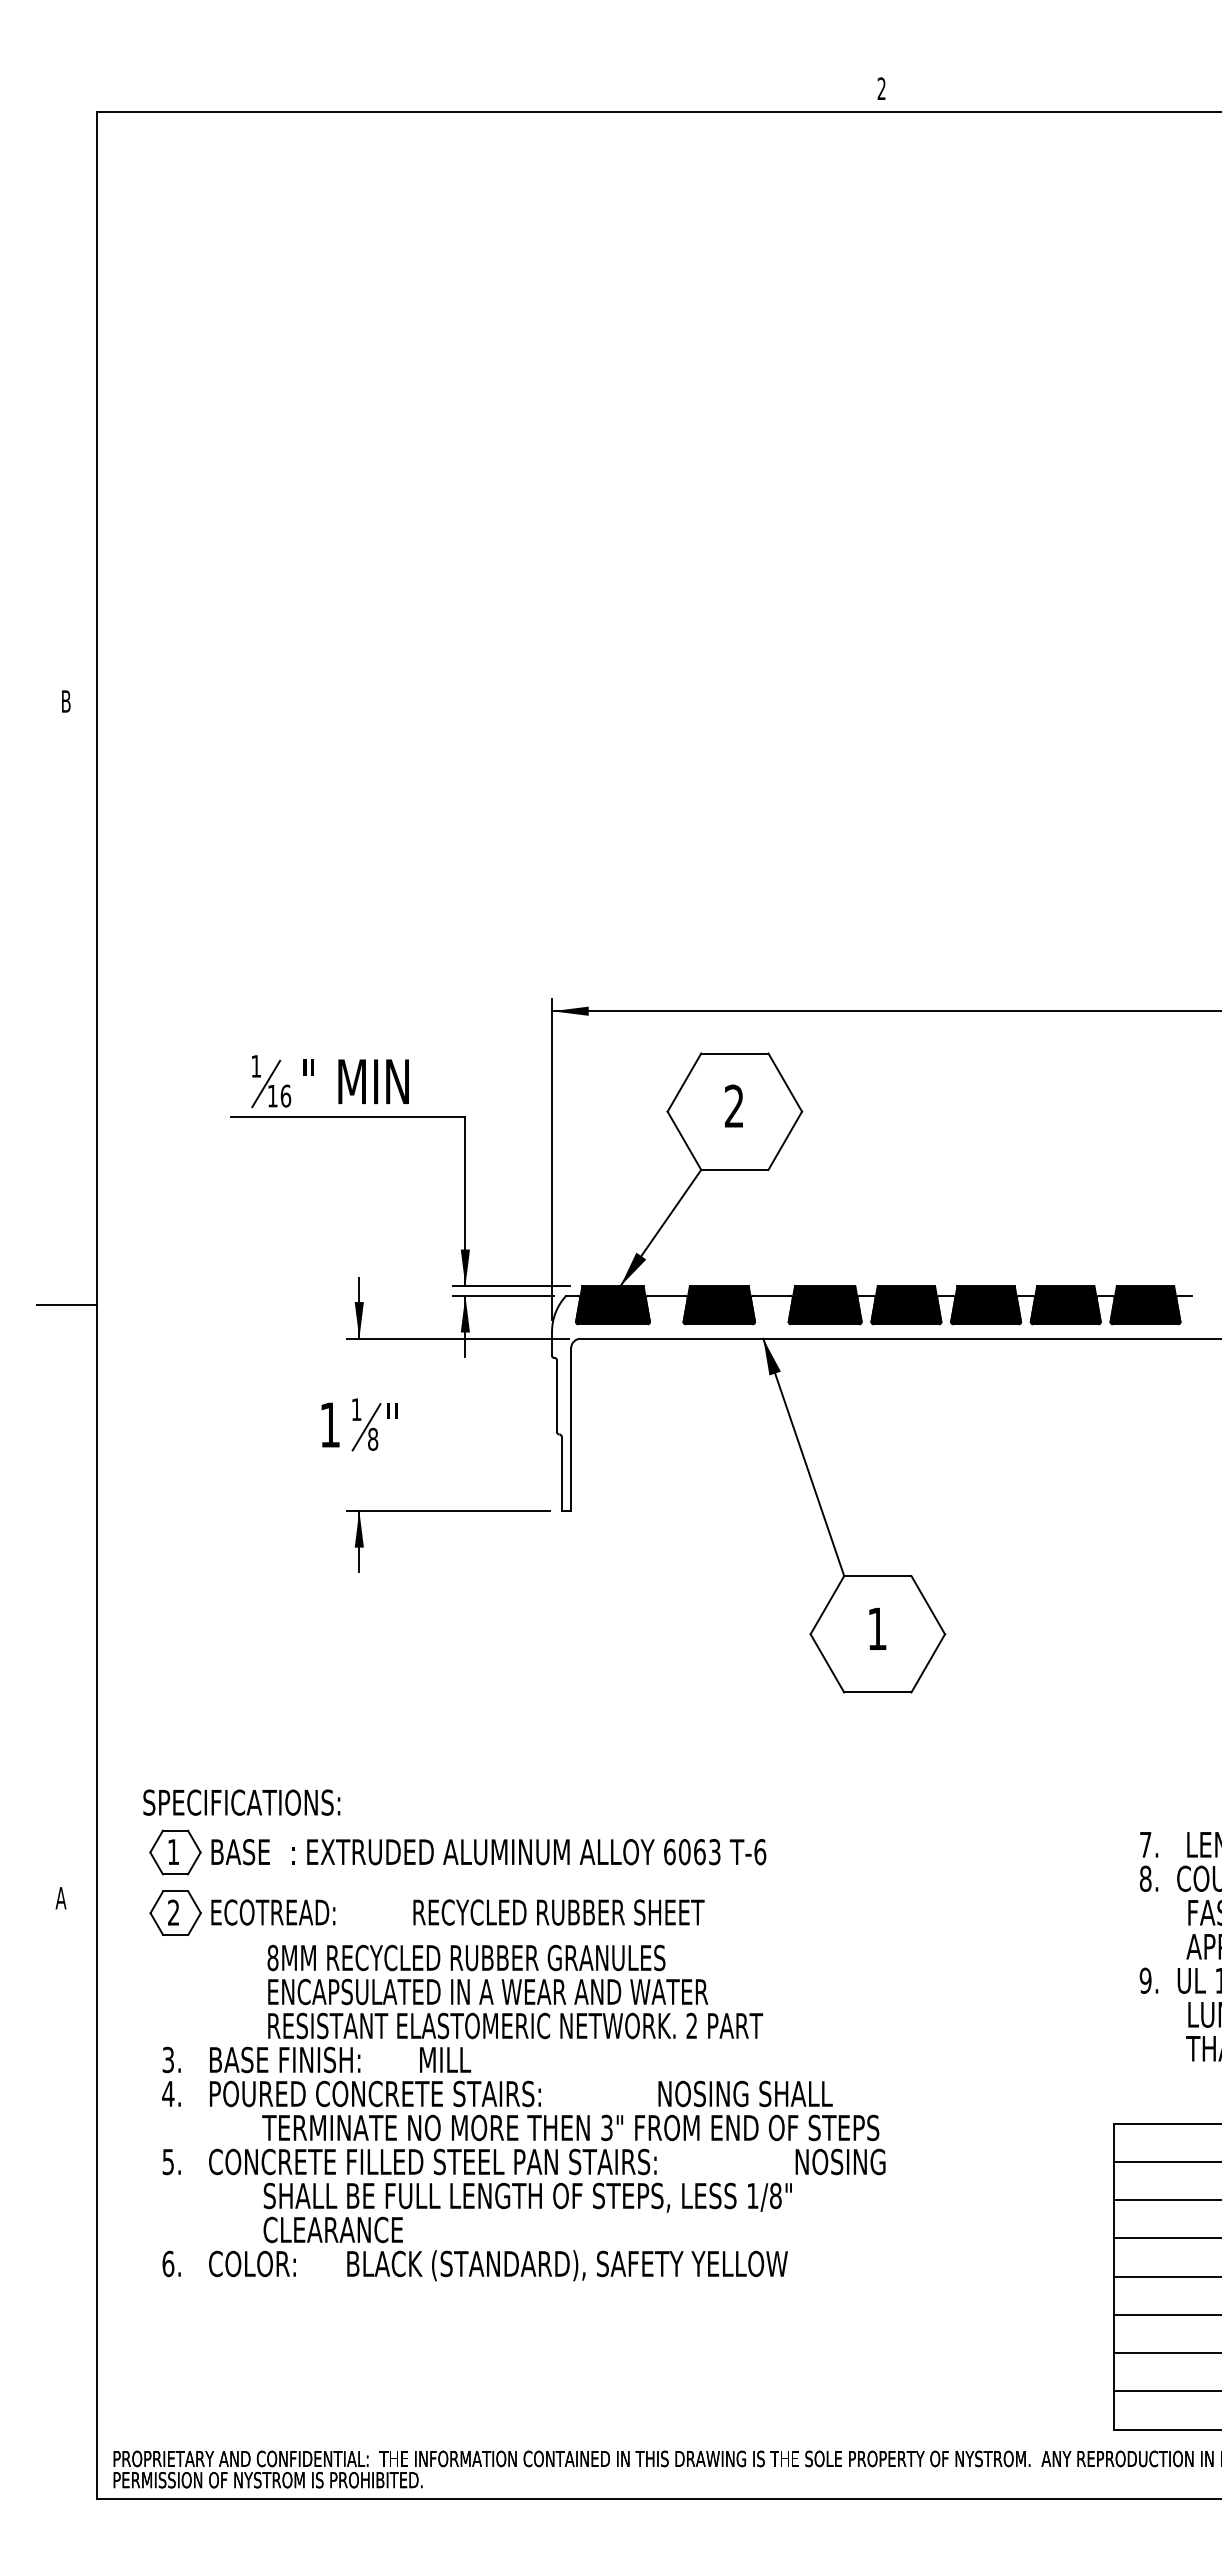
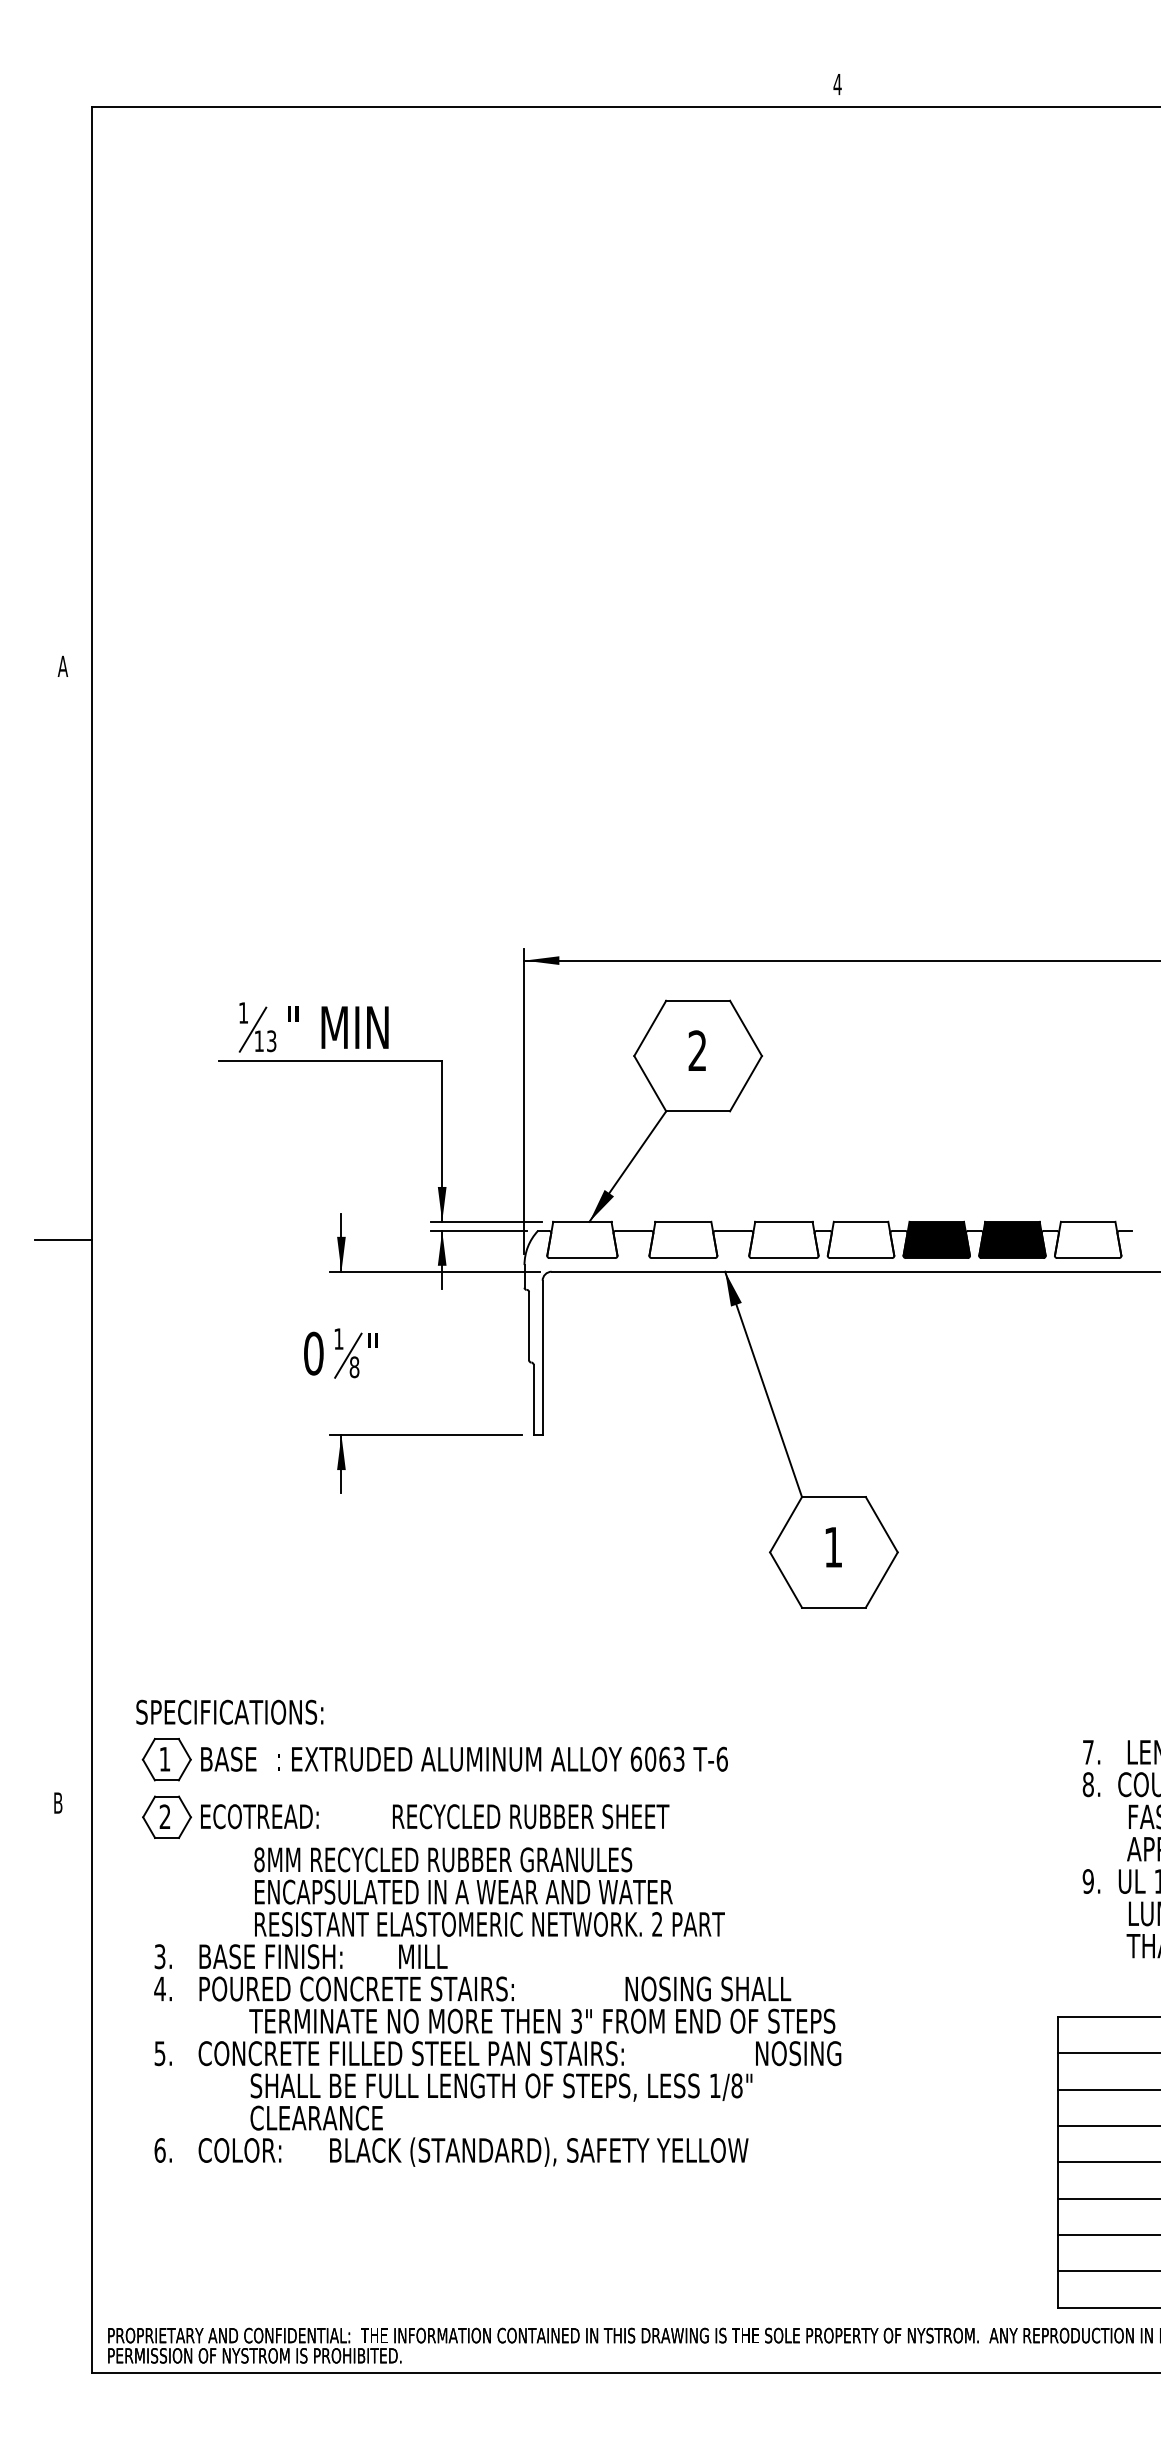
text: (881, 88) -> (837, 84), 2 -> 4
text: (65, 701) -> (62, 666), B -> A
text: (285, 1095) -> (271, 1040), 16 -> 13
fill: (612, 1305) -> (581, 1240), removed
fill: (719, 1305) -> (683, 1240), removed
fill: (824, 1305) -> (783, 1240), removed
fill: (906, 1305) -> (861, 1240), removed
fill: (1145, 1305) -> (1088, 1240), removed
text: (329, 1425) -> (313, 1354), 1 -> 0
text: (60, 1898) -> (57, 1803), A -> B

